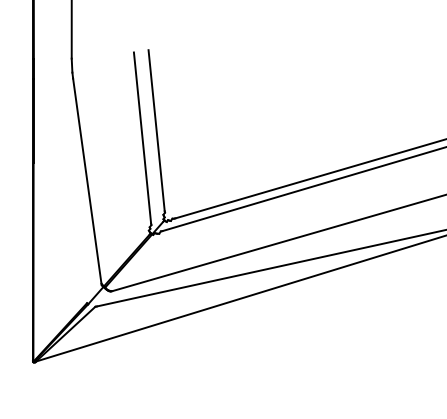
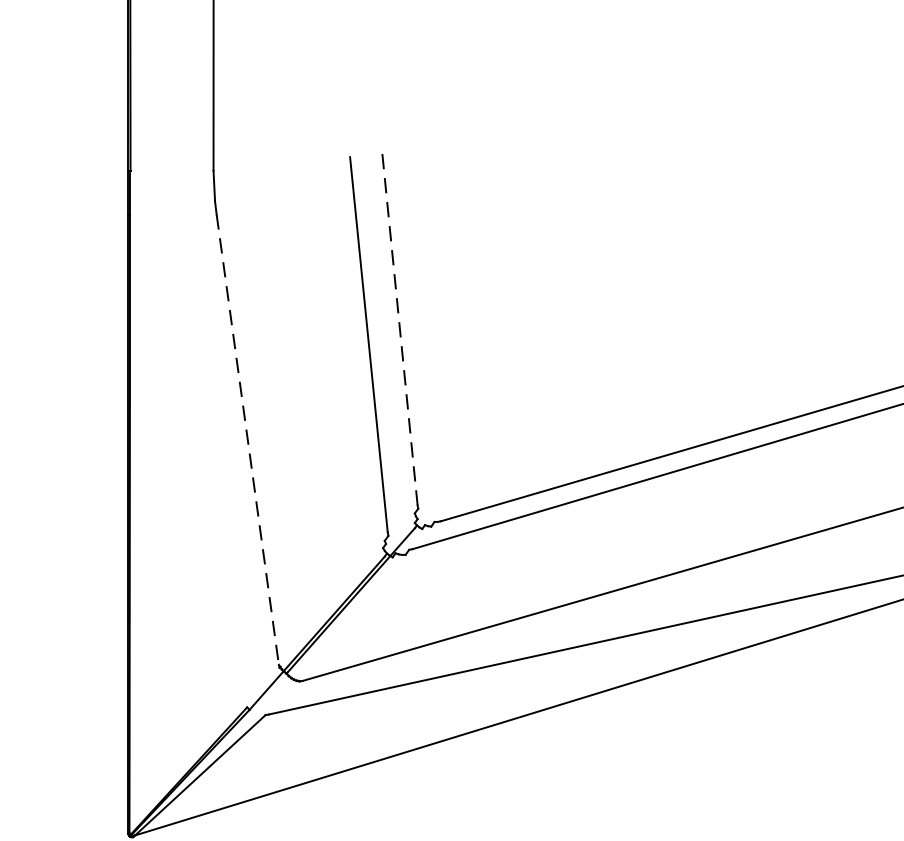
line: (156, 130) -> (399, 328), solid -> dashed
line: (87, 181) -> (248, 440), solid -> dashed

